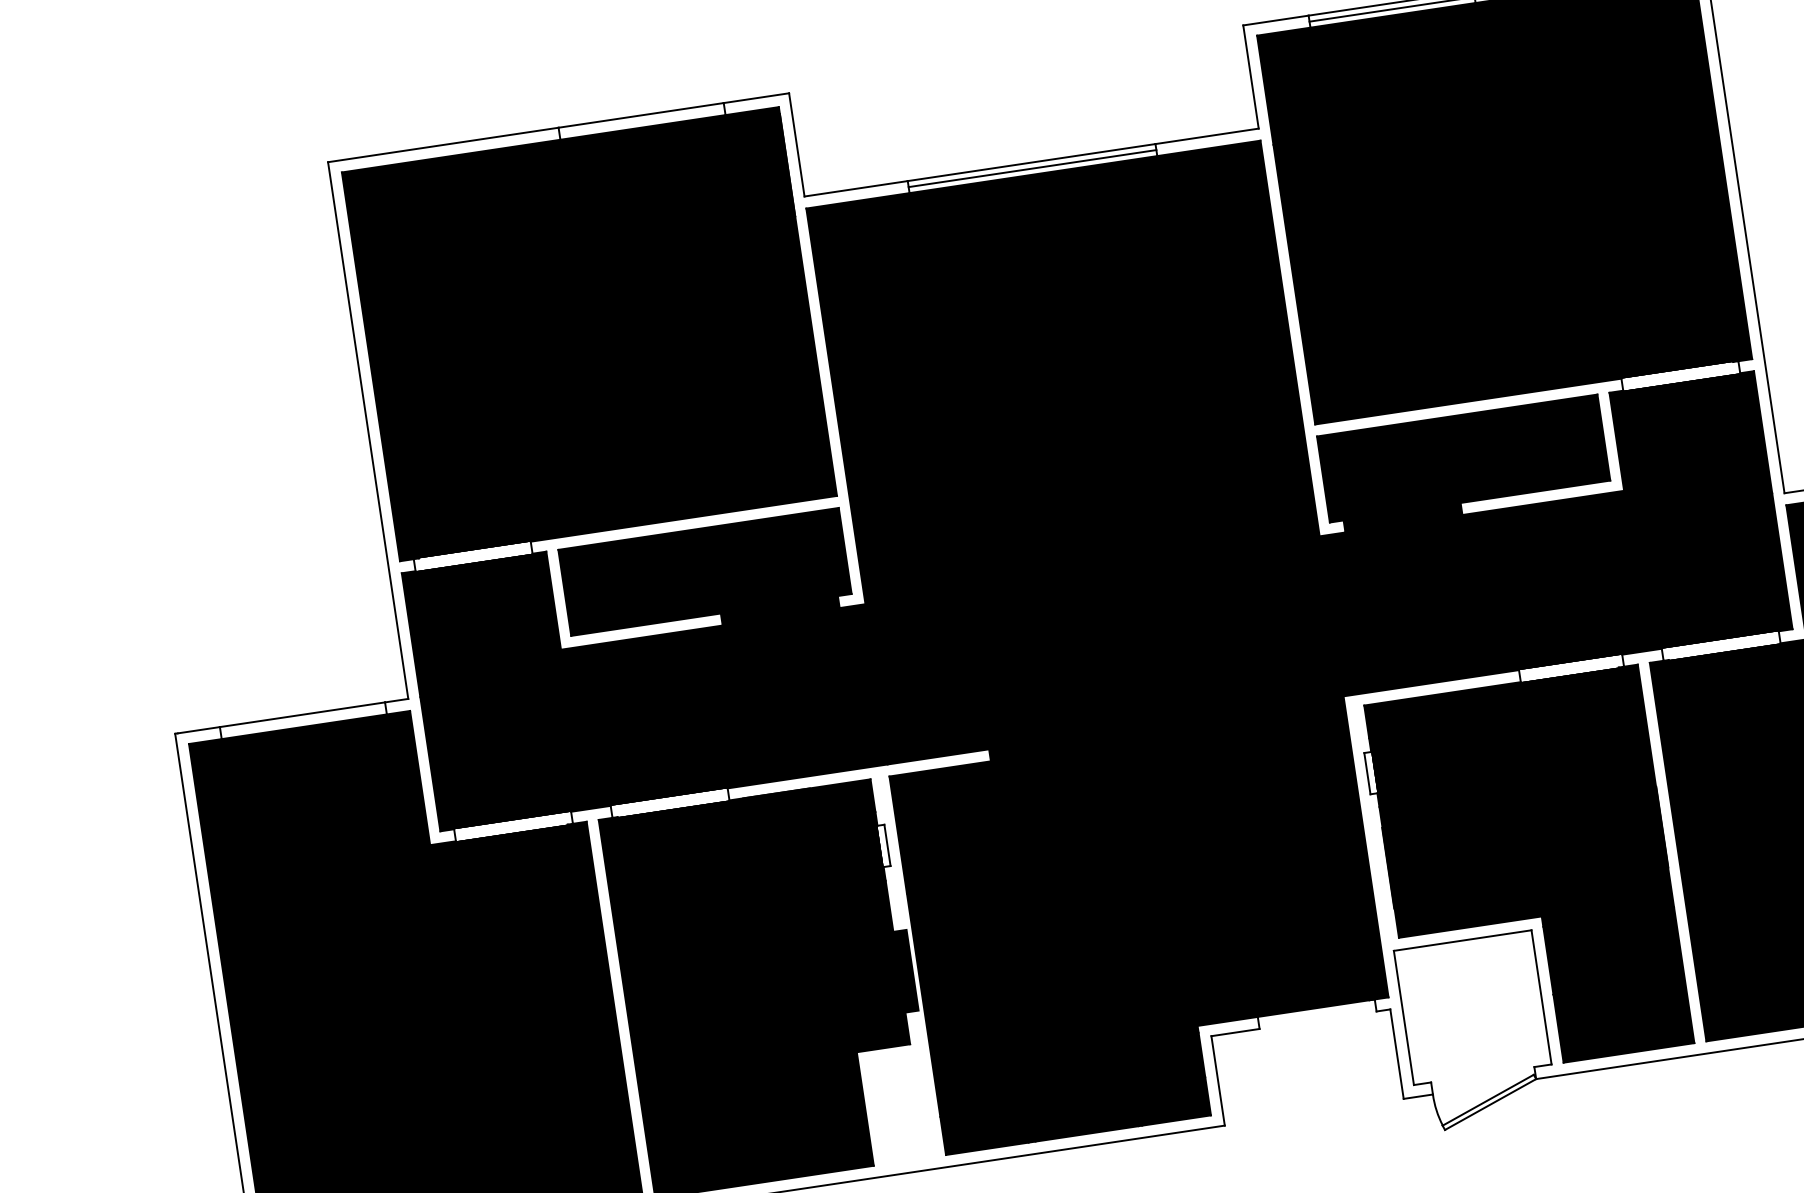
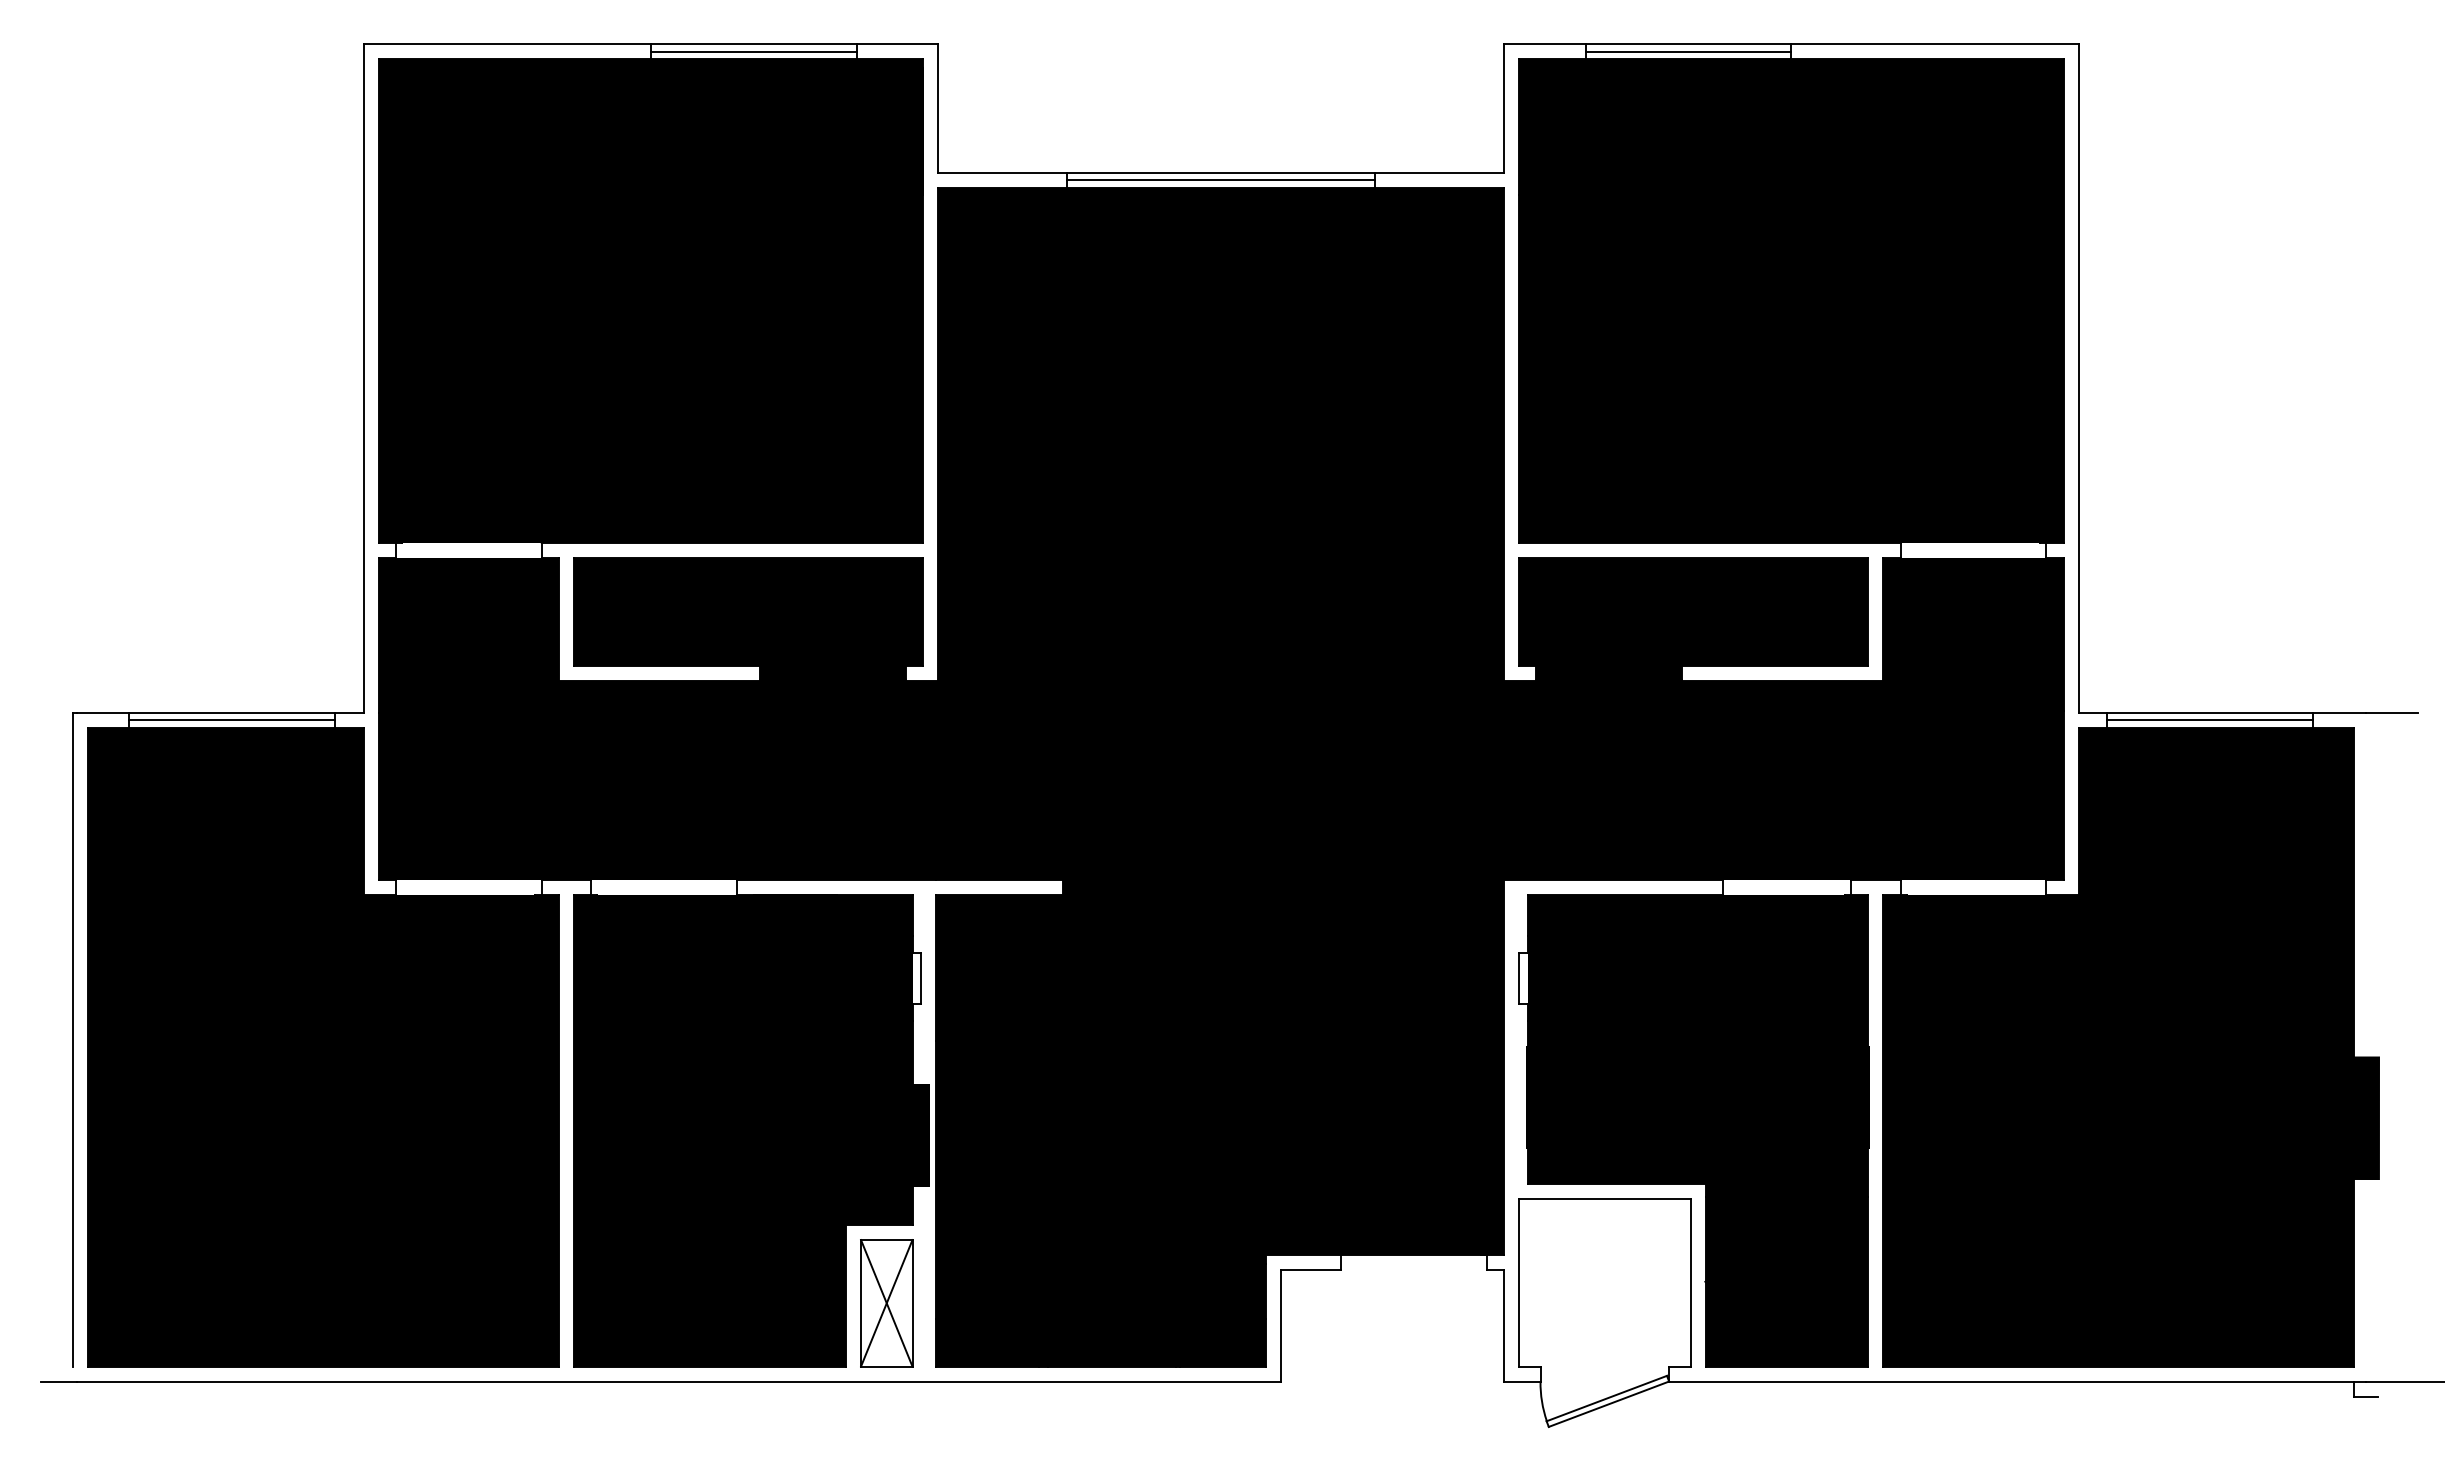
line: (641, 121) -> (753, 51), added
line: (303, 720) -> (231, 720), added
part: (898, 1110) -> (886, 1303), added

